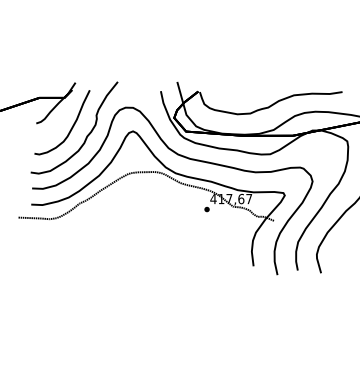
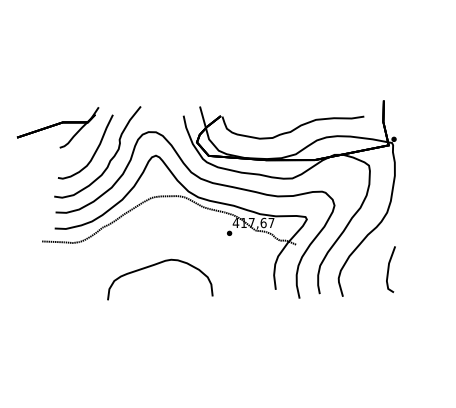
curve: (132, 241) -> (155, 265), added

